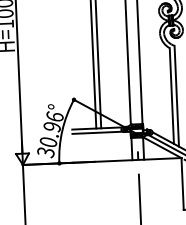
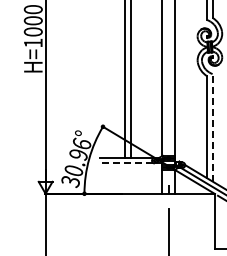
line: (176, 95) -> (212, 127), solid -> dashed
line: (97, 133) -> (126, 163), solid -> dashed

